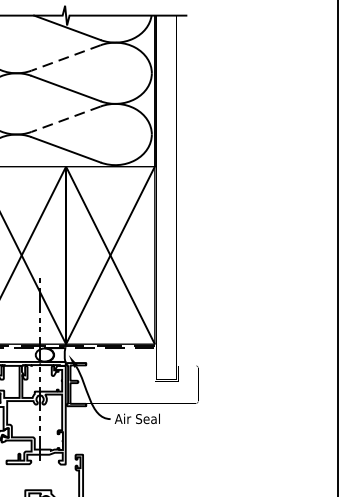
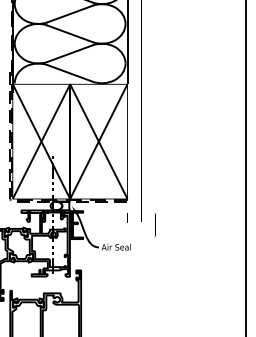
line: (66, 58) -> (70, 14), dashed -> solid
line: (66, 119) -> (70, 53), dashed -> solid

